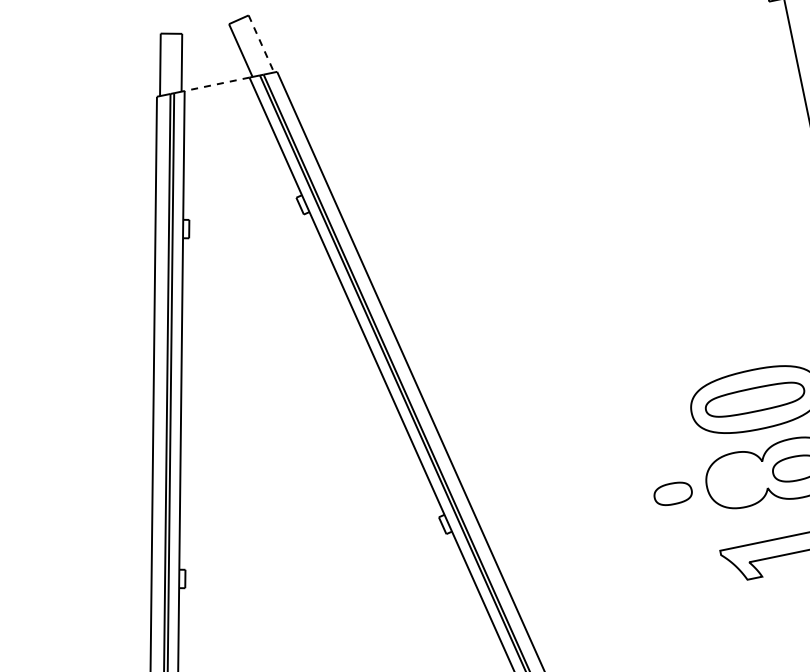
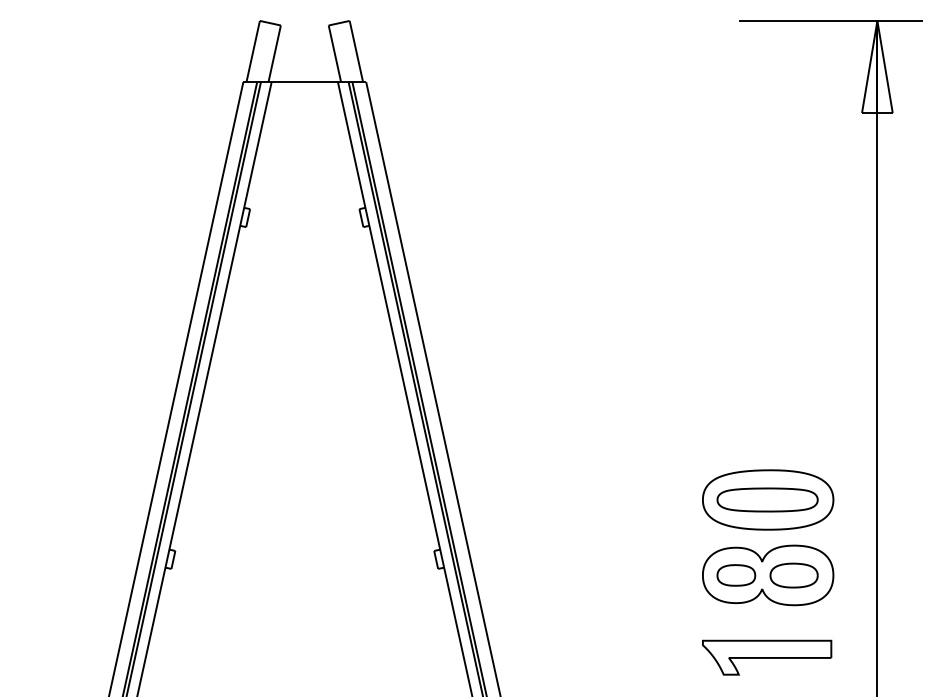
line: (261, 43) -> (356, 51), dashed -> solid
line: (216, 83) -> (304, 81), dashed -> solid
part: (673, 493) -> (736, 575), moved

